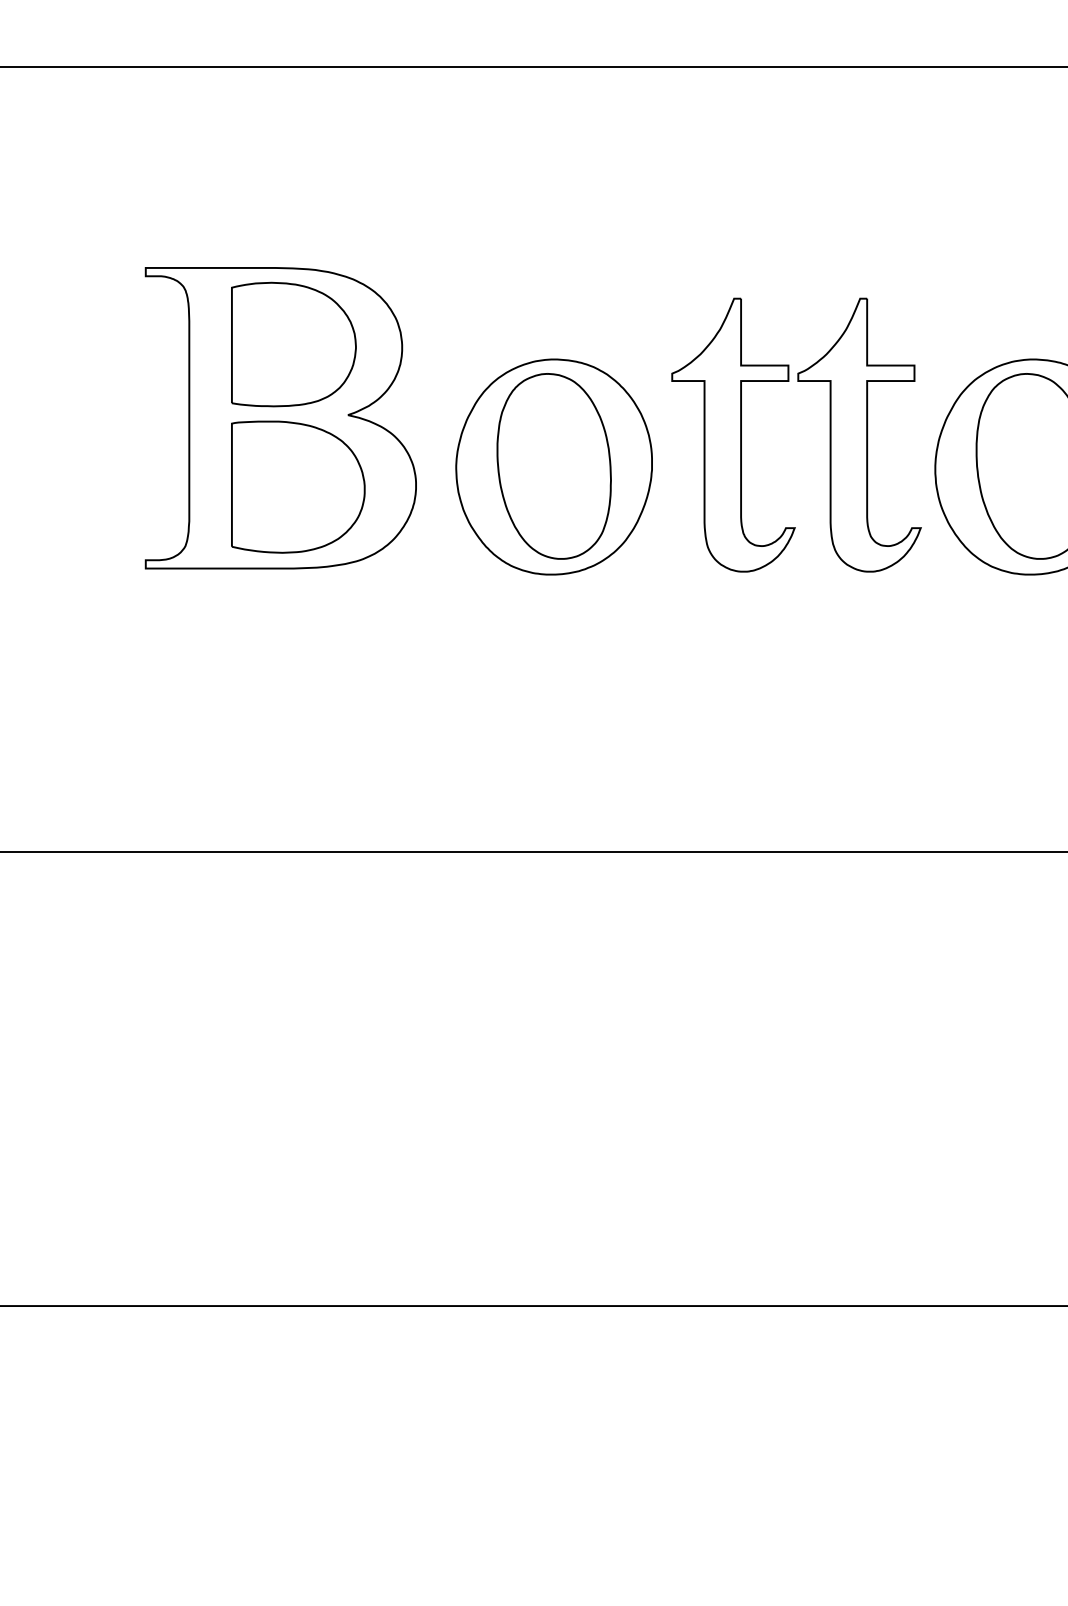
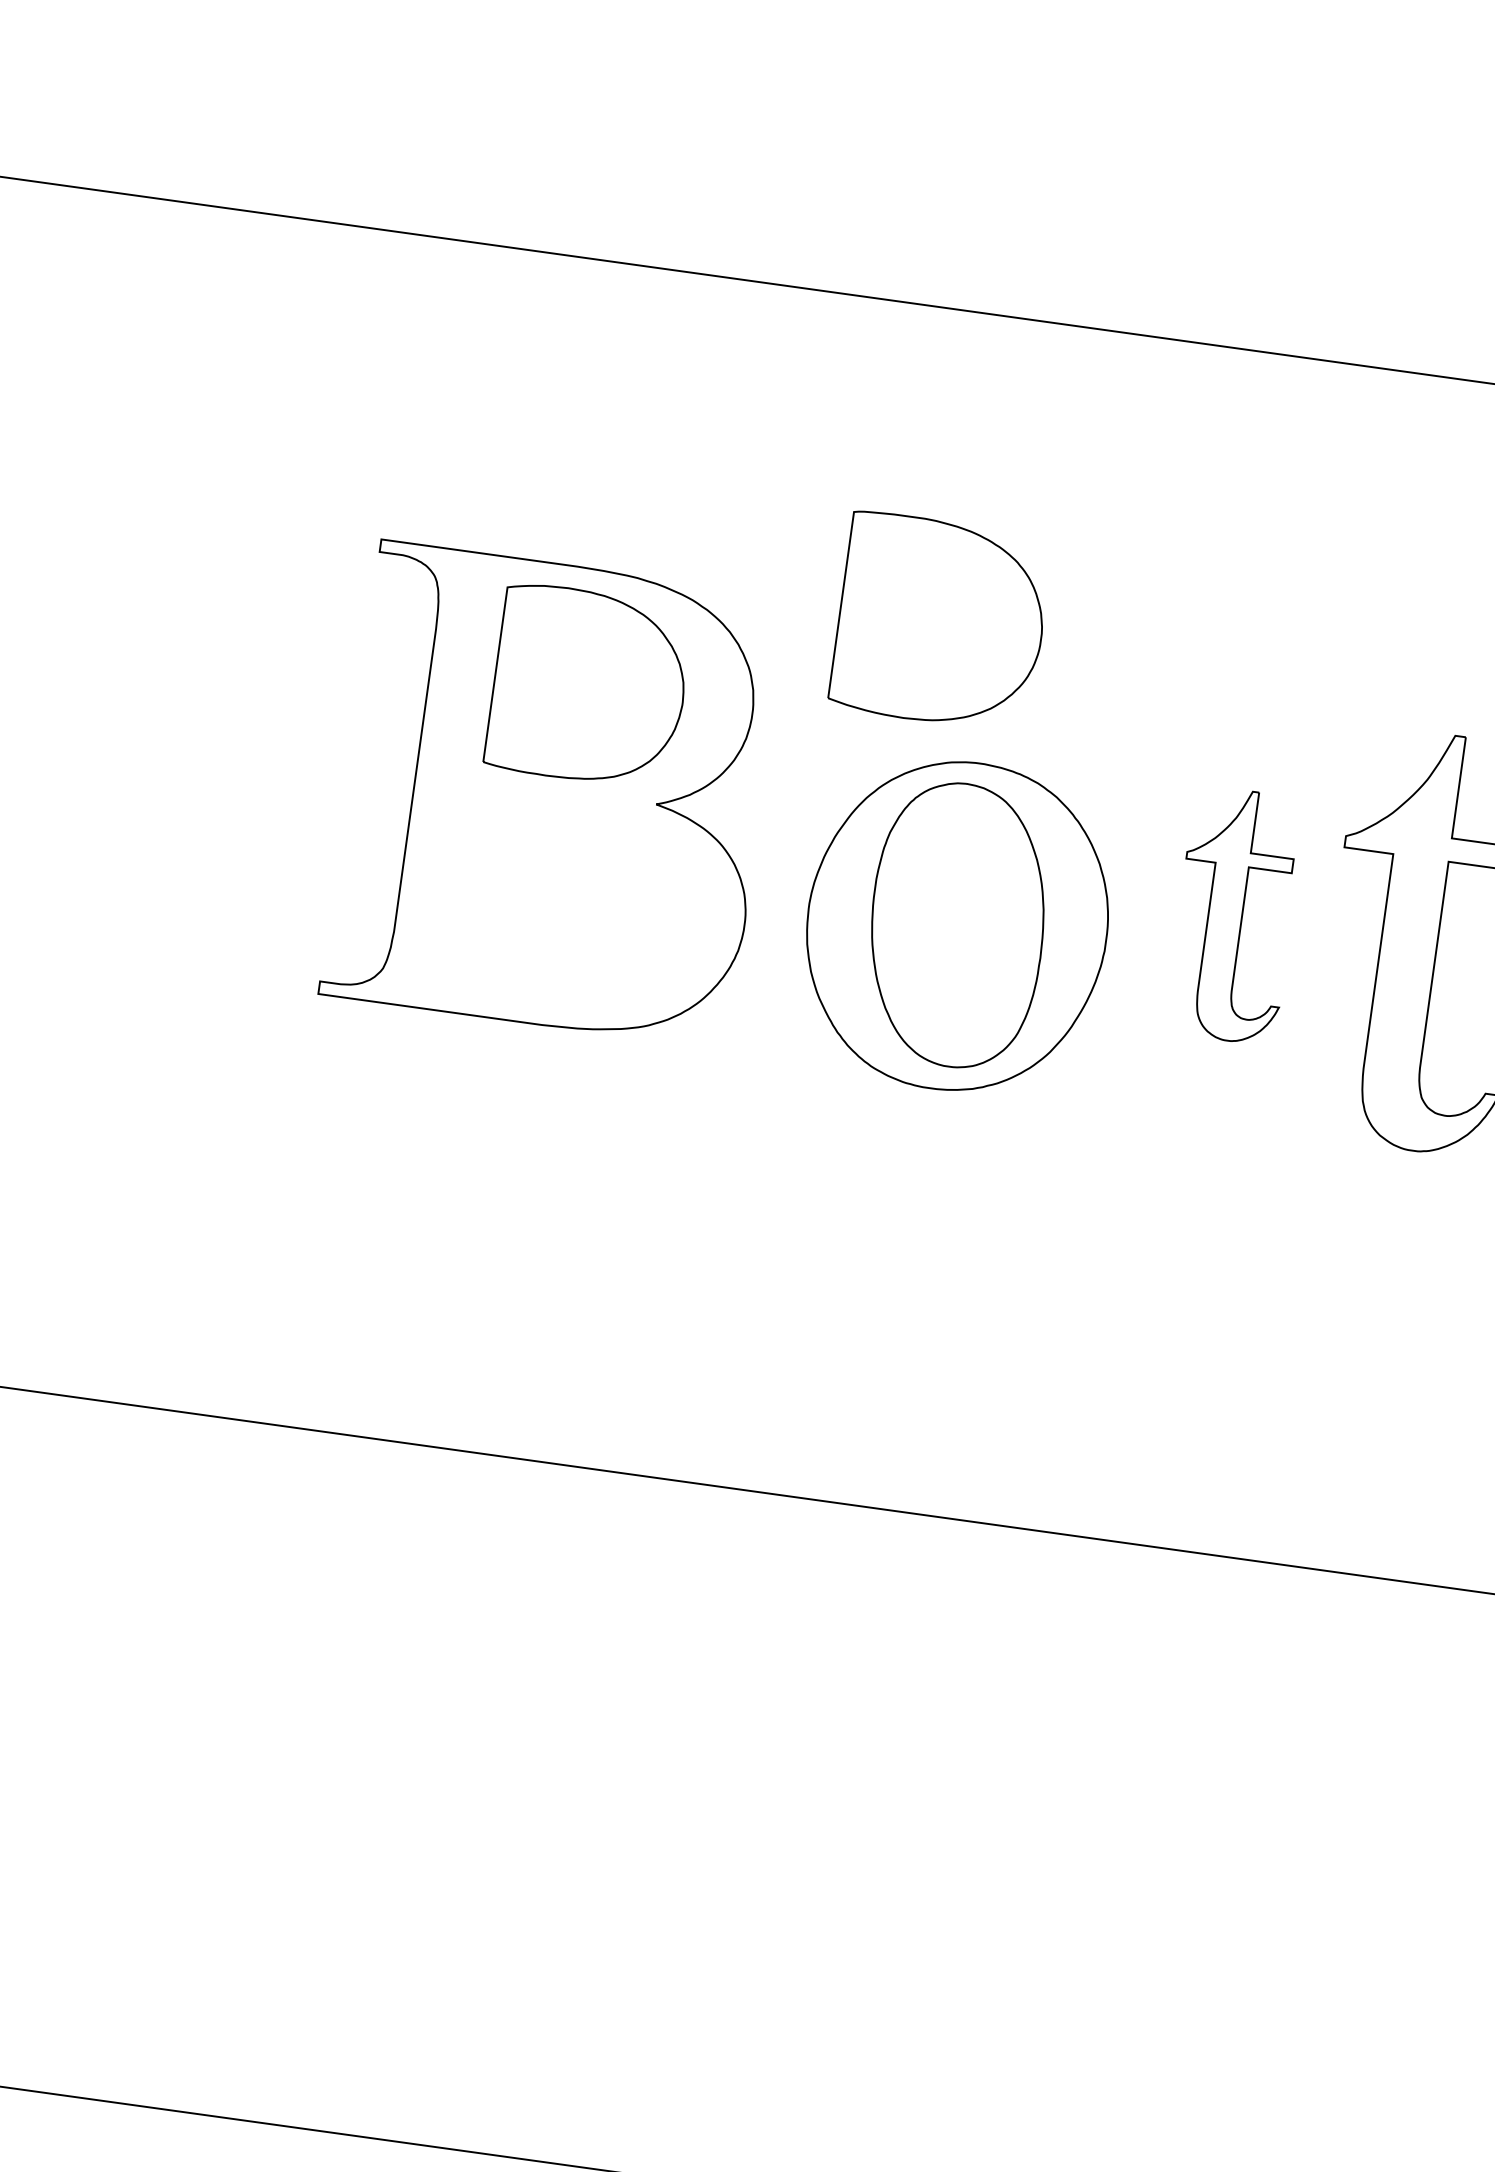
part: (733, 434) -> (1235, 914), size x0.6
part: (298, 486) -> (941, 621), moved

